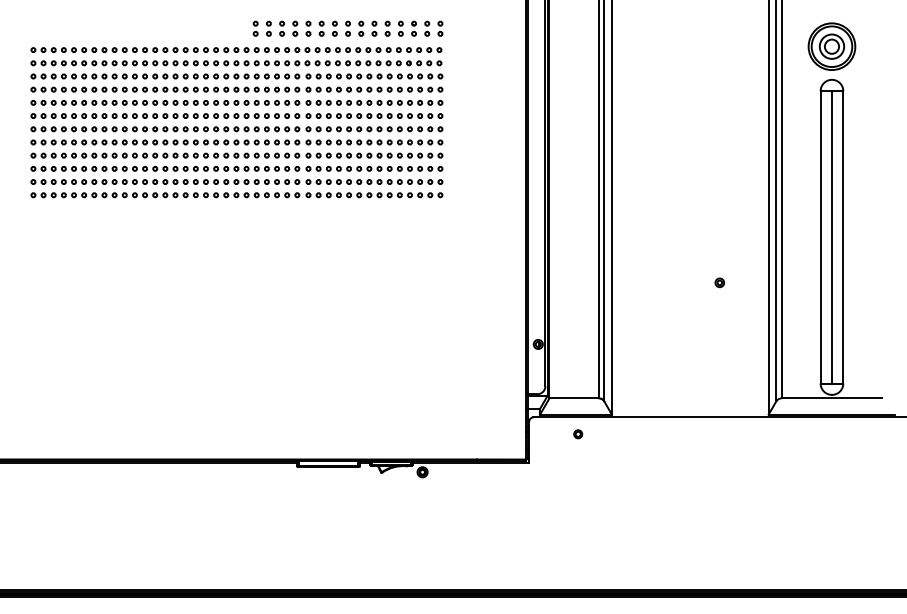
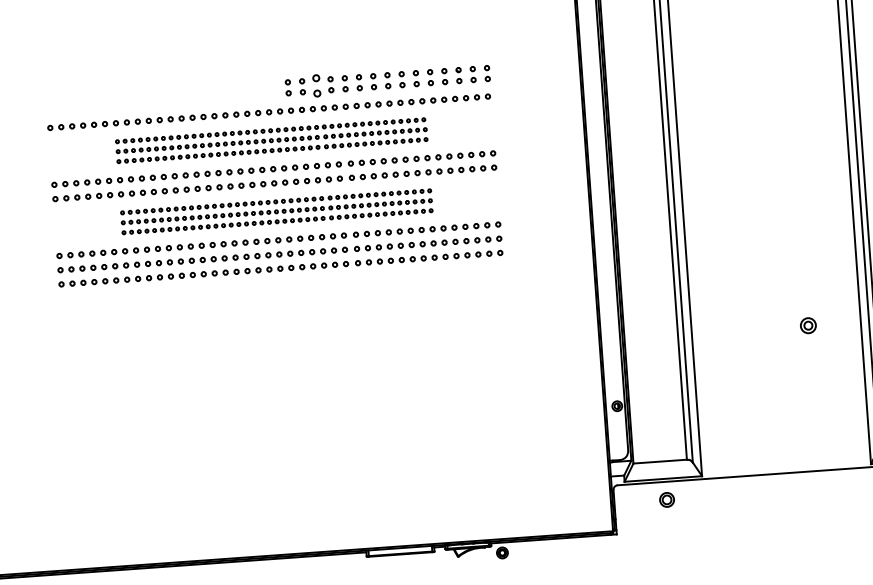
part: (281, 28) -> (316, 85), size x1.4
part: (236, 76) -> (271, 140), size x0.7
part: (236, 142) -> (276, 211), size x0.7
part: (719, 282) -> (807, 325), size x1.6
part: (578, 434) -> (667, 500), size x1.6

